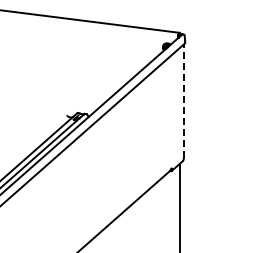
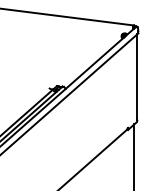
line: (183, 101) -> (137, 77), dashed -> solid

